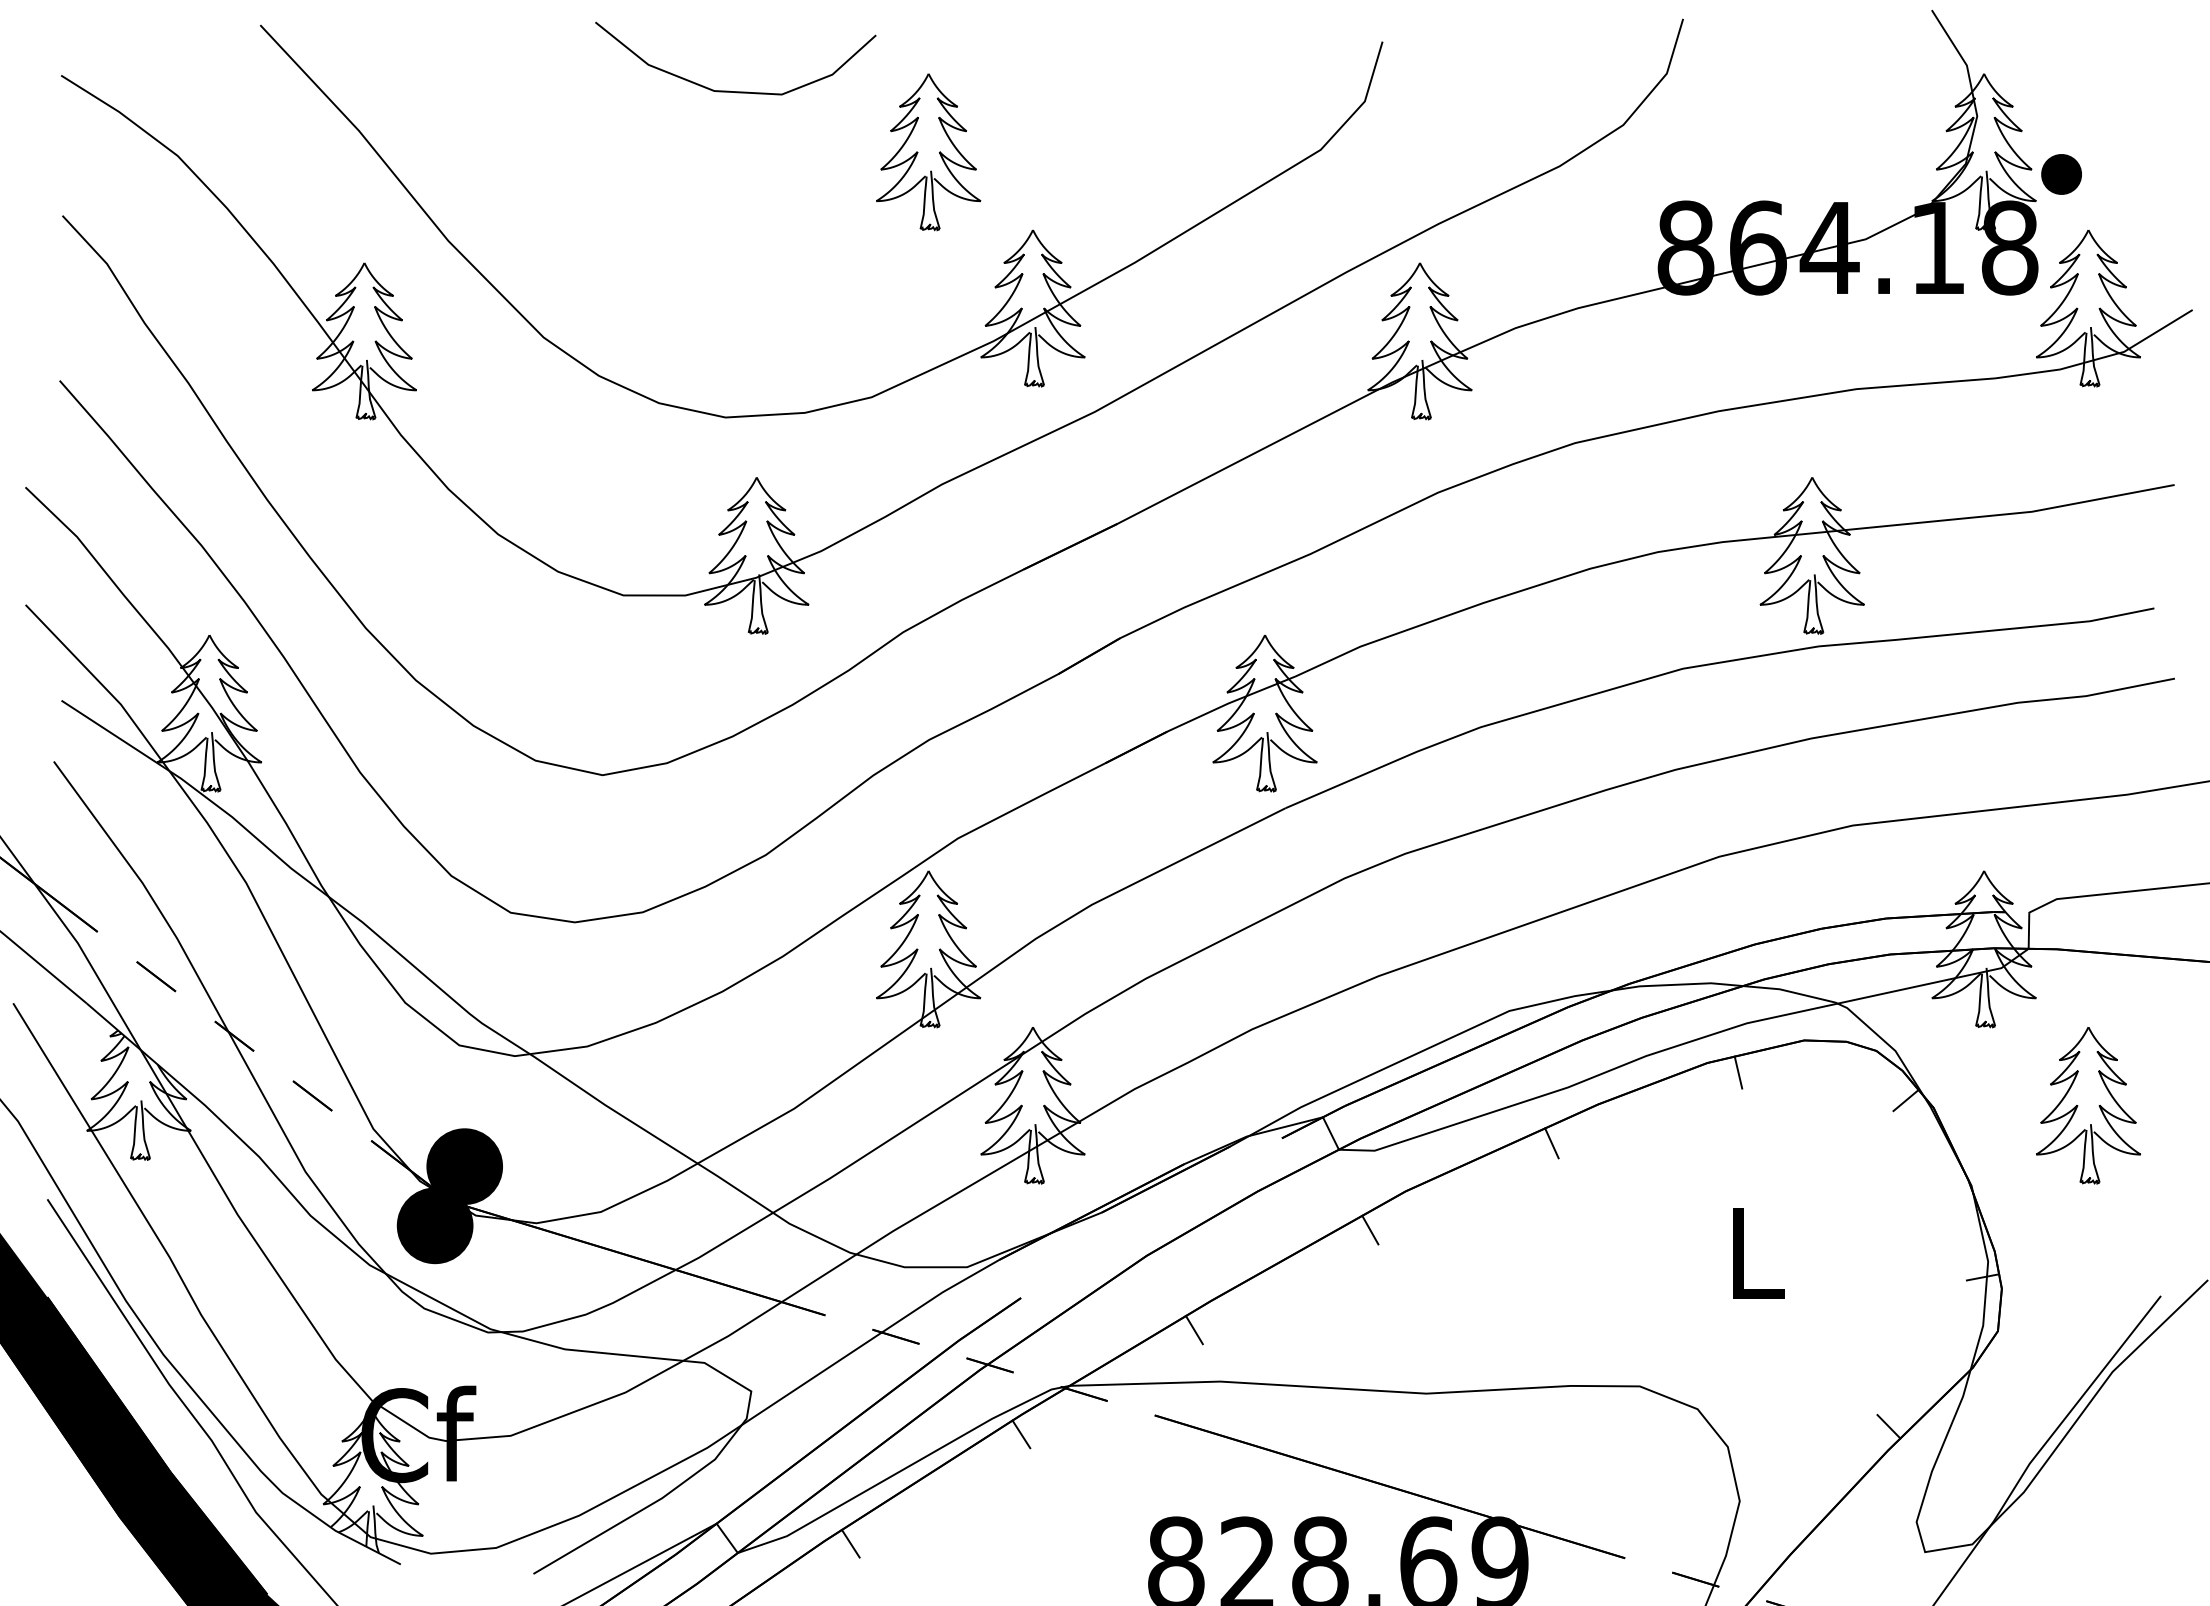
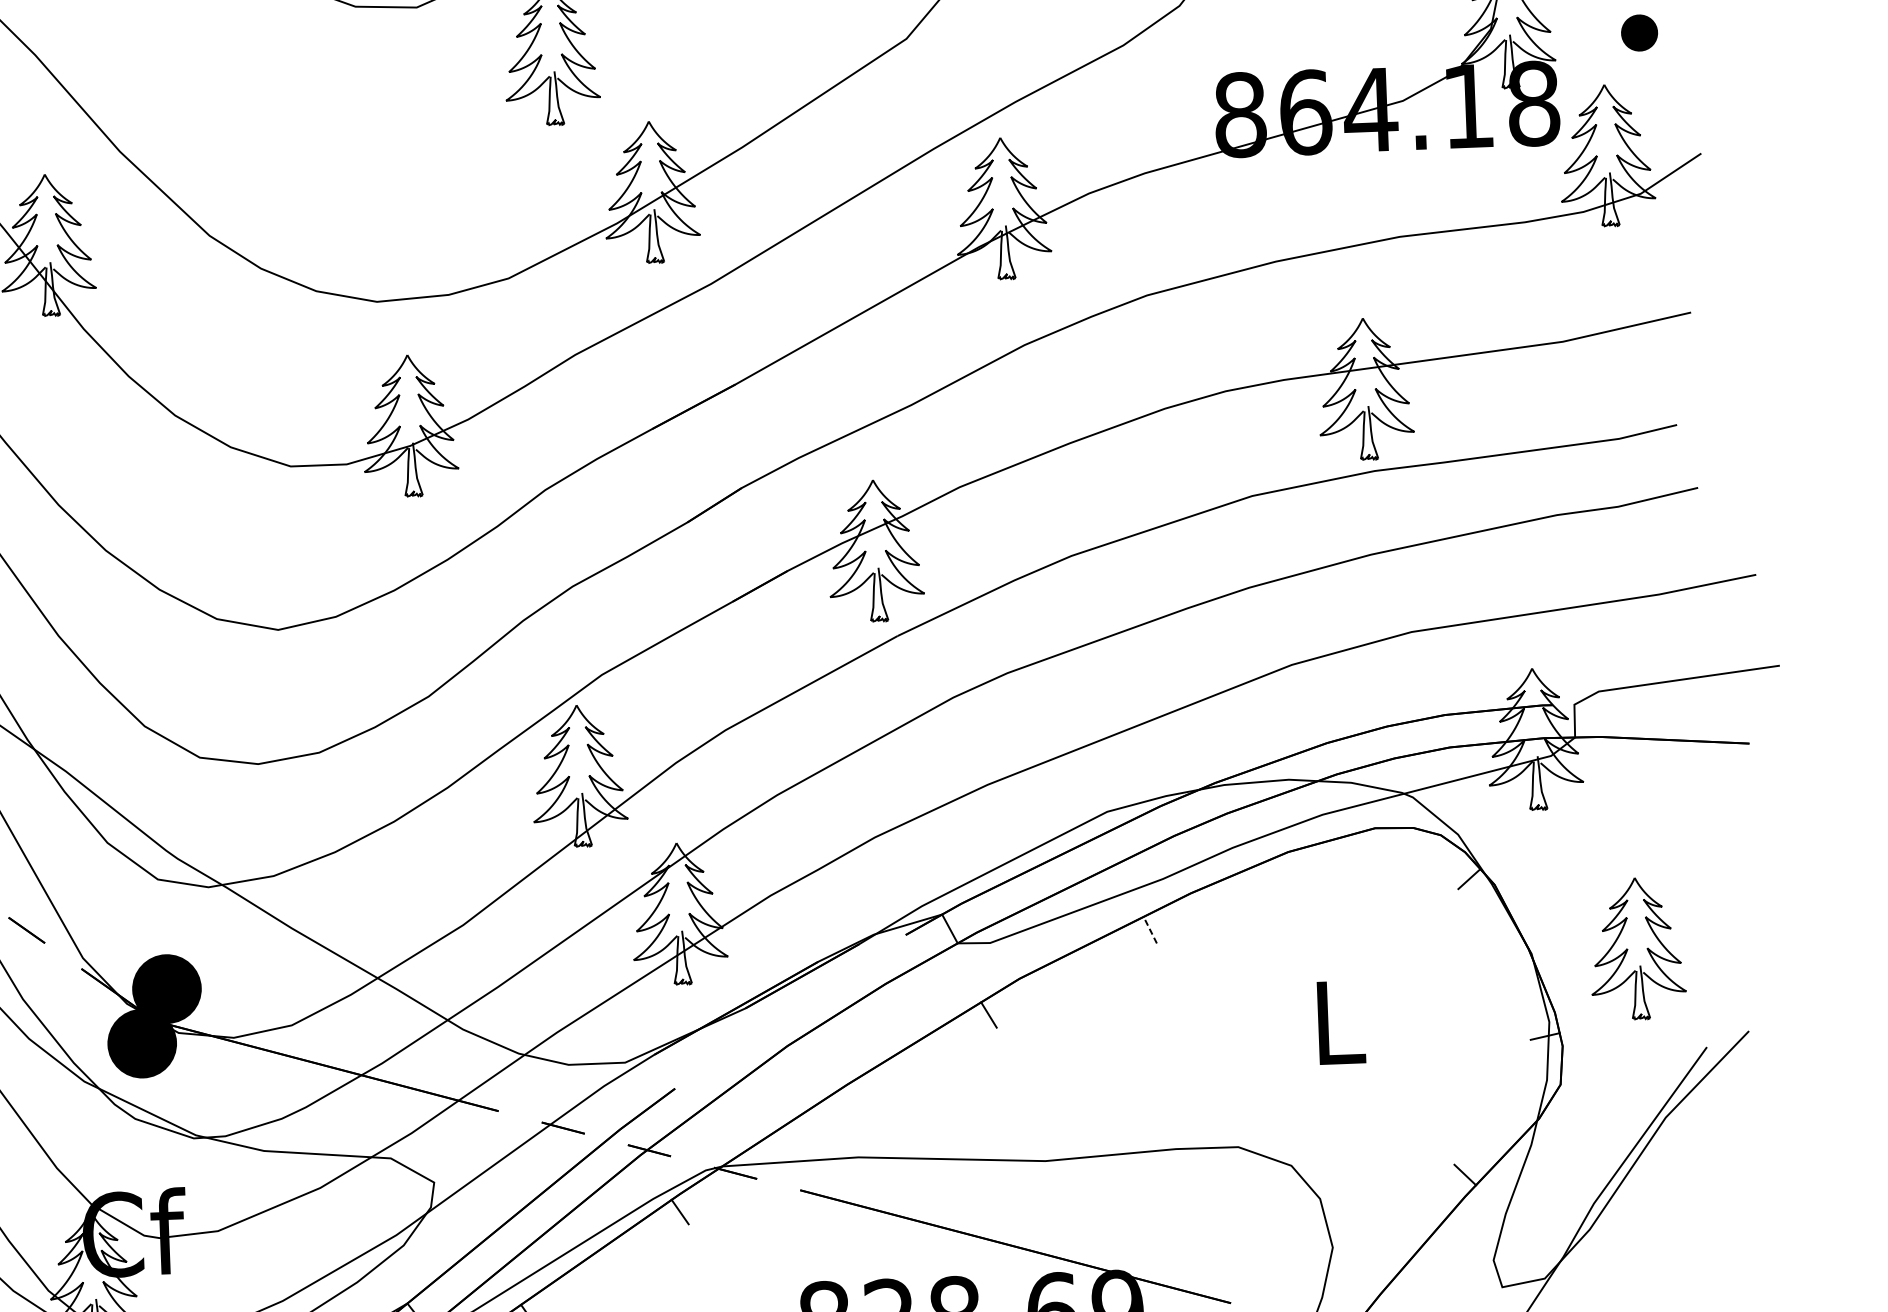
part: (2061, 174) -> (1639, 33), moved
line: (1738, 1072) -> (1316, 859), removed
part: (2088, 1105) -> (1637, 948), moved
line: (1551, 1142) -> (1149, 929), solid -> dashed
line: (1193, 1330) -> (832, 1112), removed

